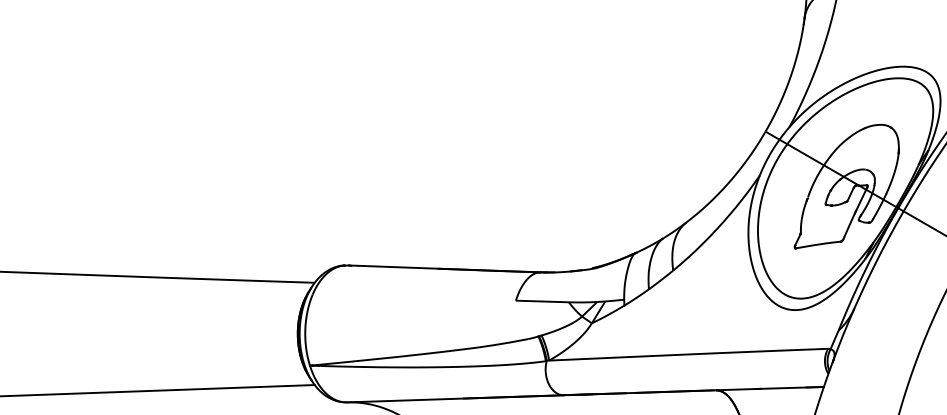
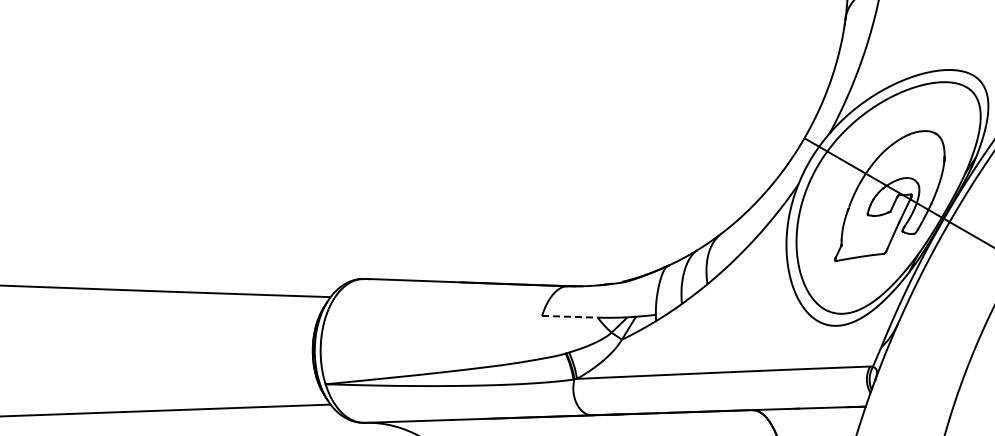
line: (542, 301) -> (569, 316), solid -> dashed

